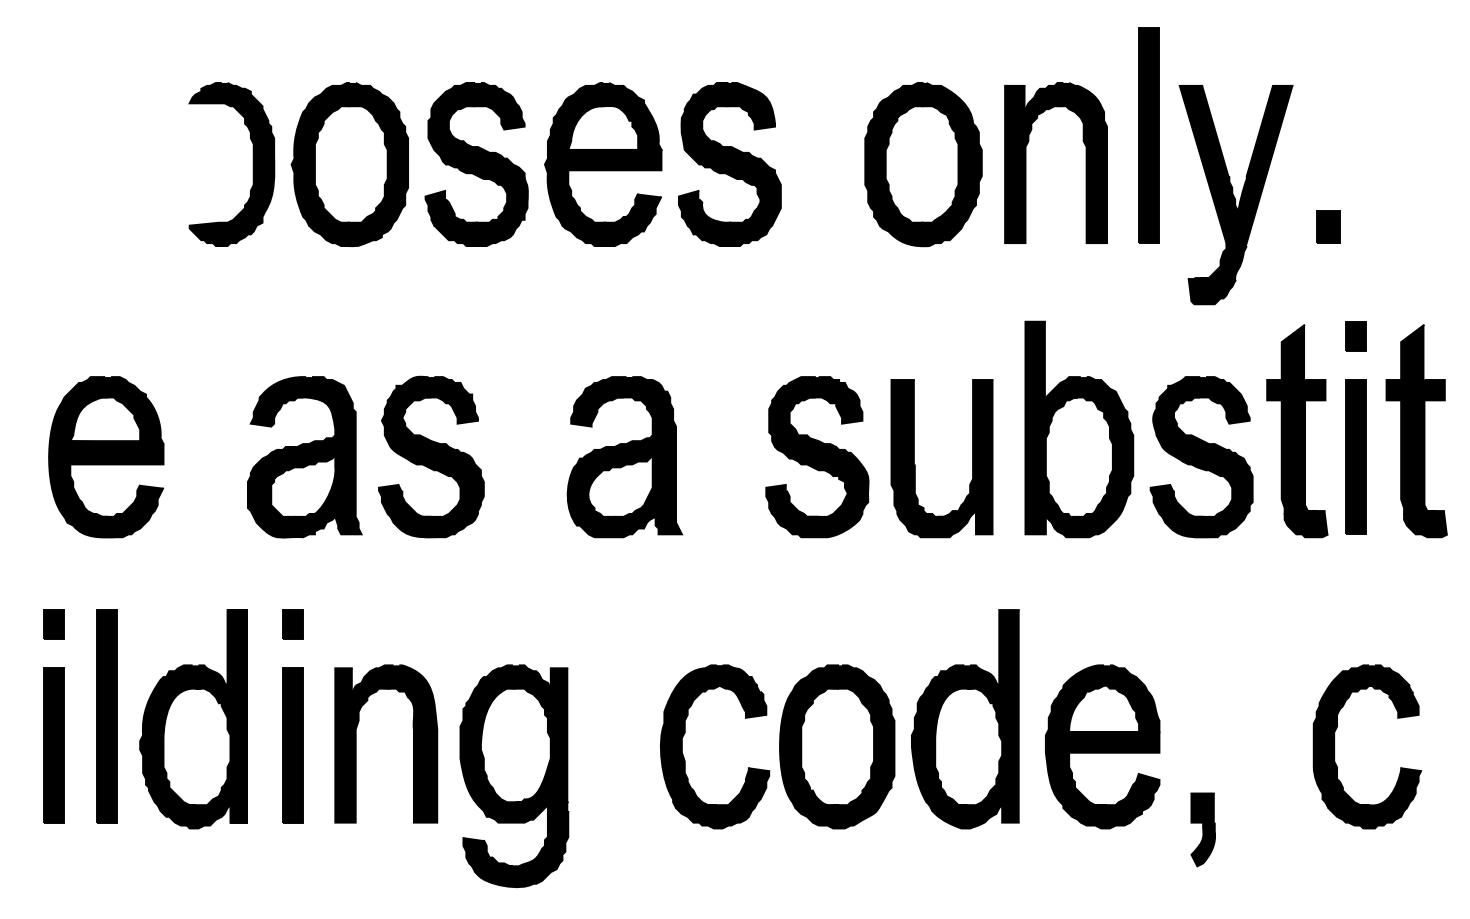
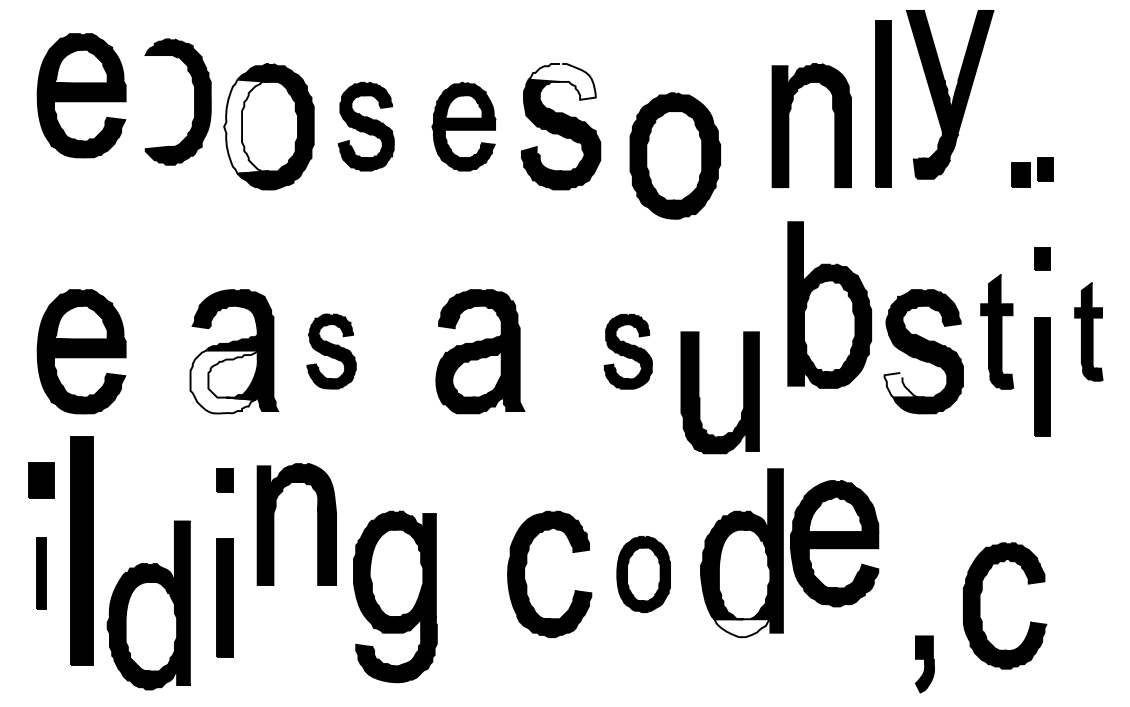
fill: (731, 105) -> (562, 81), removed
part: (106, 124) -> (81, 95), added
part: (252, 164) -> (194, 102), moved
fill: (320, 164) -> (246, 126), removed
part: (476, 164) -> (366, 126), size x0.7
part: (603, 164) -> (463, 126), size x0.7
part: (923, 164) -> (675, 155), moved
part: (1235, 195) -> (949, 95), moved
part: (1359, 220) -> (1045, 169), added
part: (1079, 429) -> (829, 305), moved
part: (1297, 431) -> (997, 331), size x0.7
part: (1416, 431) -> (1088, 331), size x0.6
part: (431, 456) -> (331, 351), size x0.6
part: (1355, 456) -> (1042, 376), moved
part: (817, 457) -> (628, 351), size x0.6
part: (915, 464) -> (699, 397), moved
fill: (291, 496) -> (224, 381), removed
fill: (1176, 500) -> (904, 385), removed
part: (53, 624) -> (41, 480), size x1.6
part: (106, 716) -> (81, 551), size x1.4
part: (193, 719) -> (148, 605), moved
part: (413, 743) -> (317, 524), moved
part: (53, 745) -> (41, 573), size x0.6
part: (292, 745) -> (224, 597), moved
part: (837, 746) -> (643, 574), size x0.6
part: (1102, 746) -> (834, 543), moved
part: (1335, 746) -> (980, 605), moved
fill: (965, 816) -> (742, 627), removed
part: (1202, 829) -> (924, 664), moved

